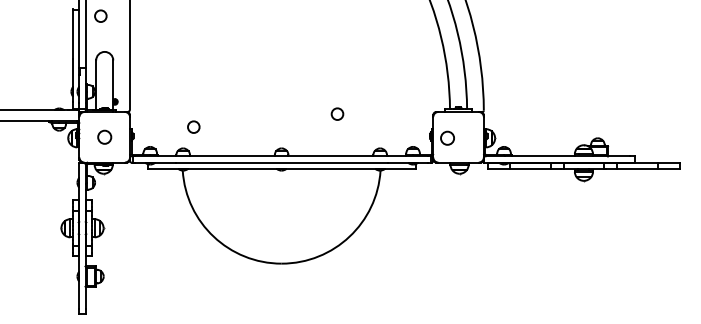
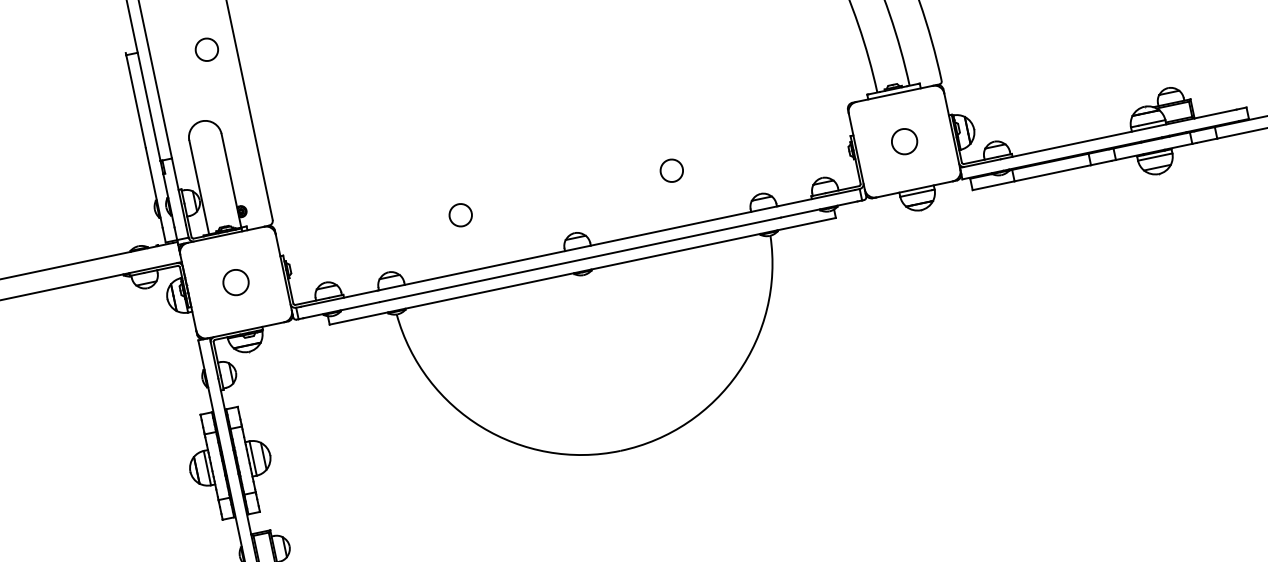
circle: (100, 15) -> (205, 48), moved
circle: (337, 113) -> (671, 169), moved
circle: (193, 126) -> (459, 214), moved
circle: (447, 137) -> (904, 140), moved

